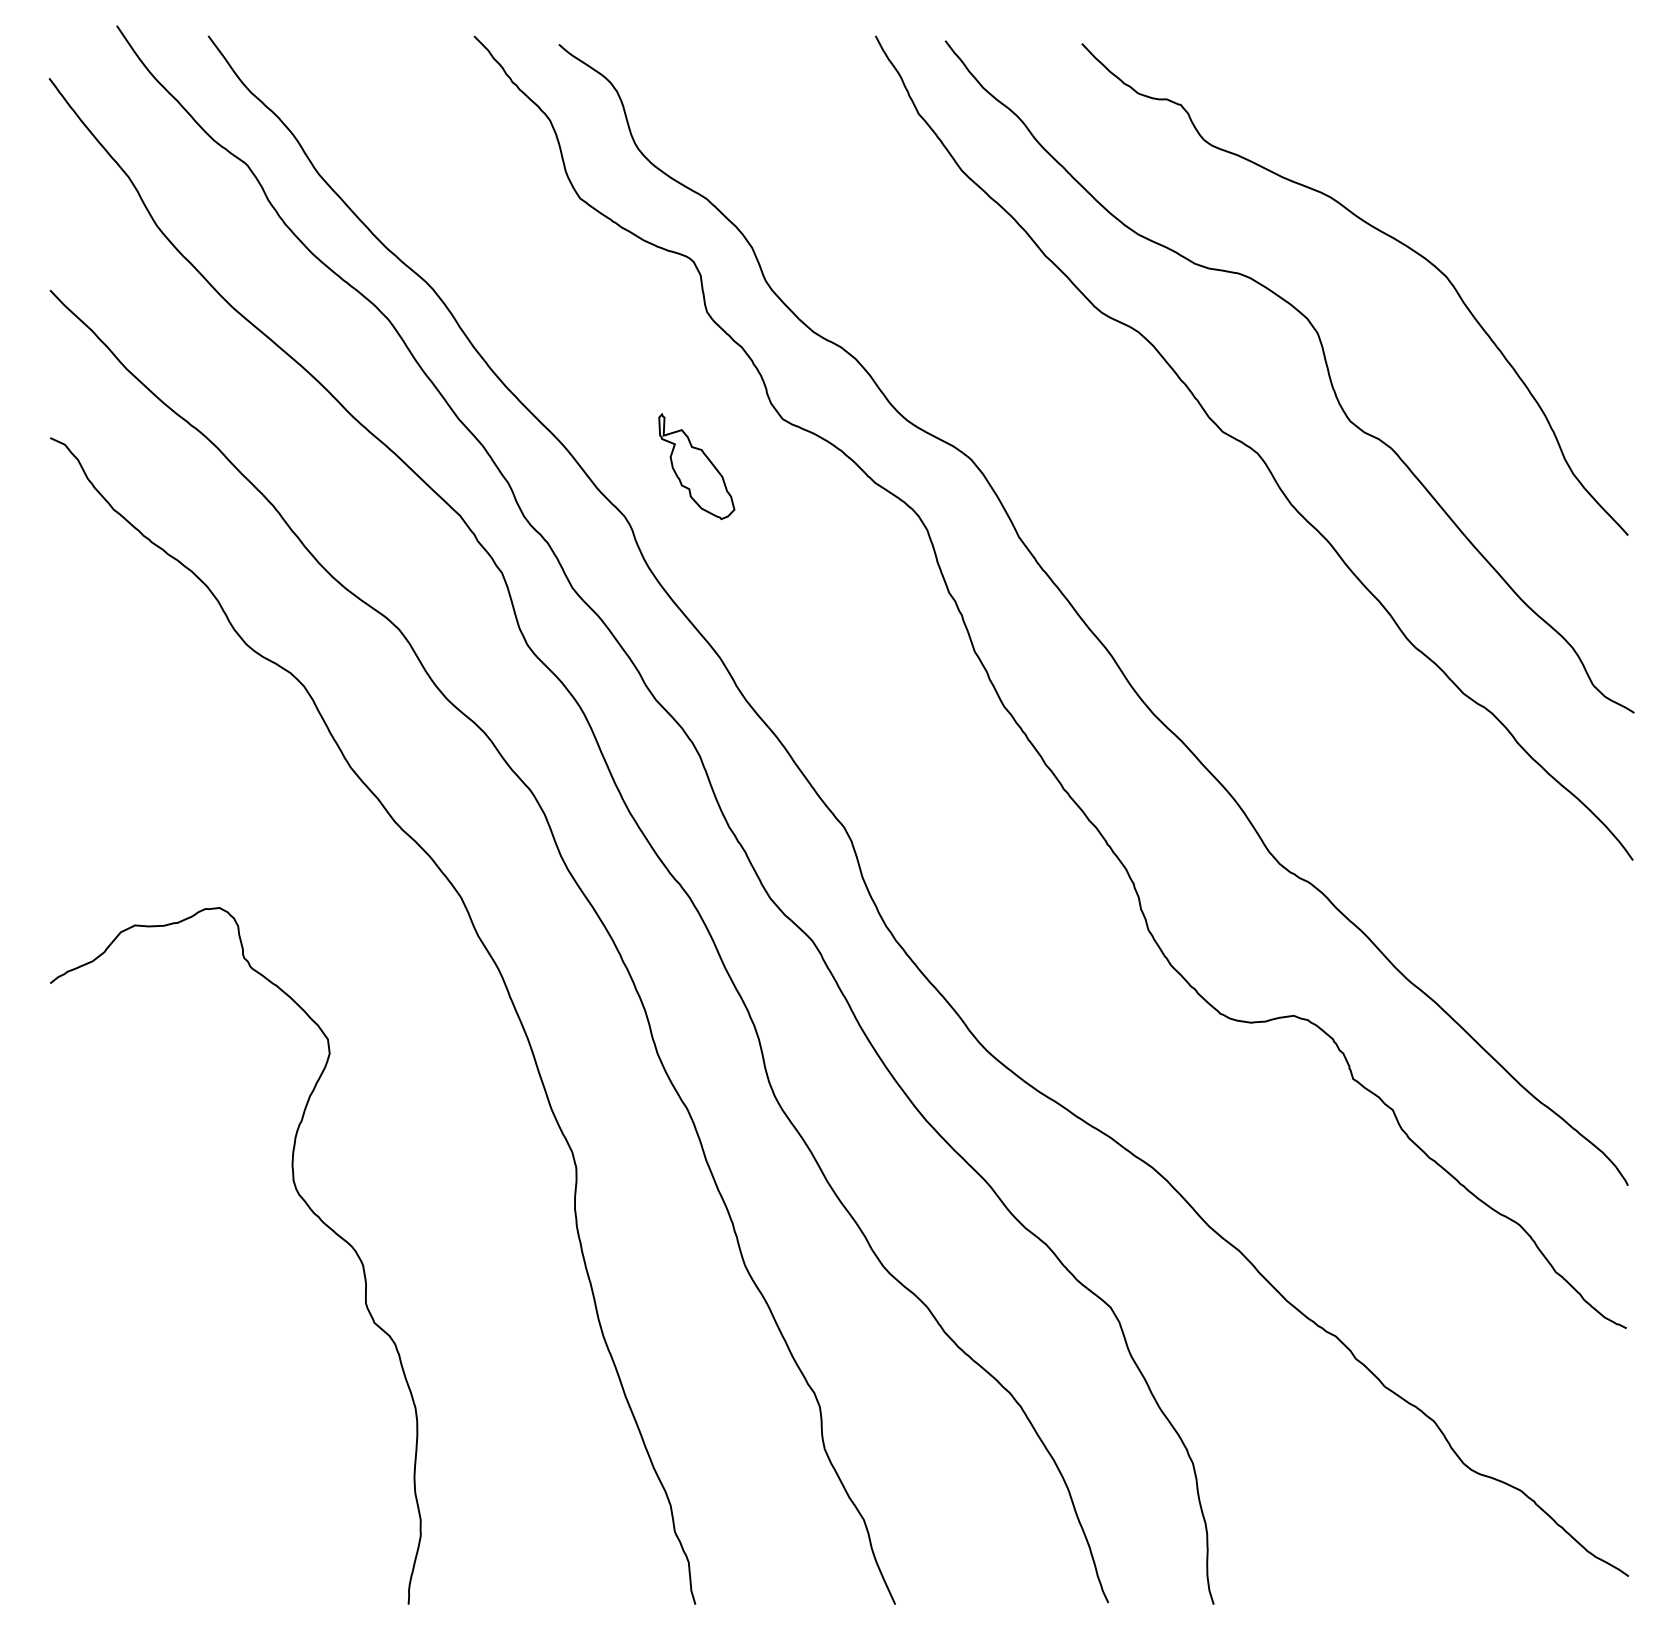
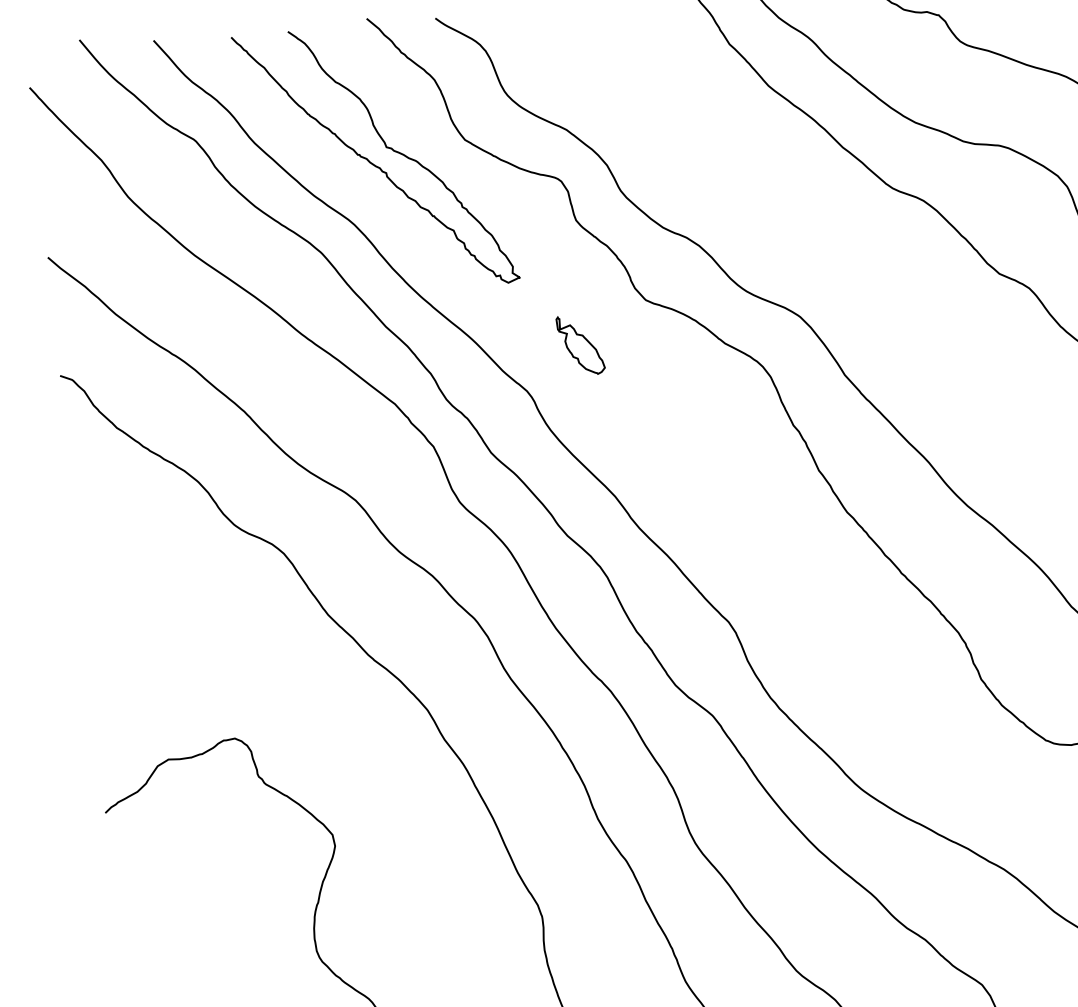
curve: (463, 215) -> (372, 163), added
part: (696, 466) -> (580, 345), size x0.71

